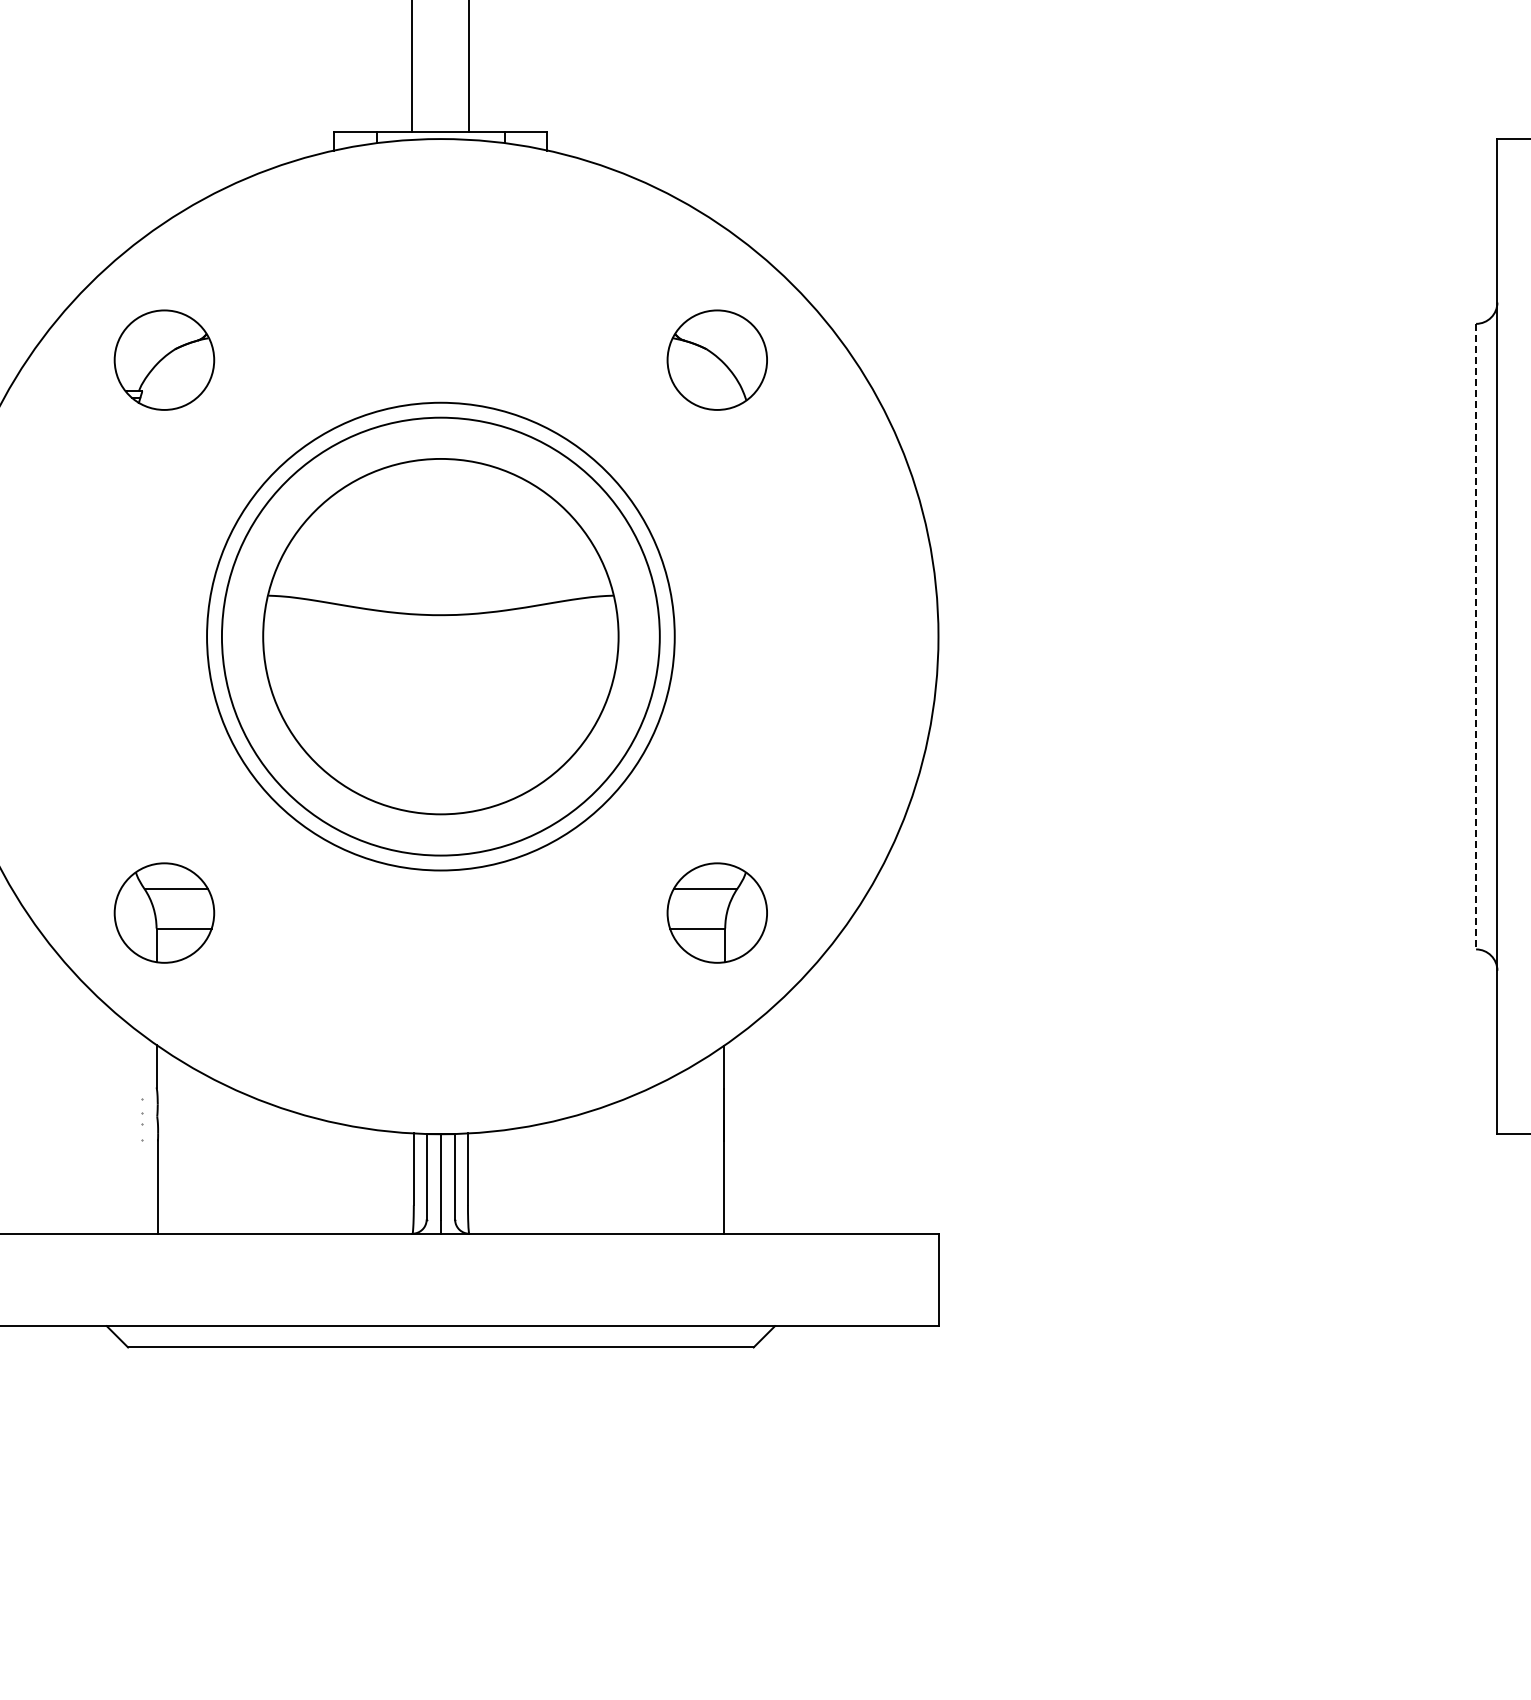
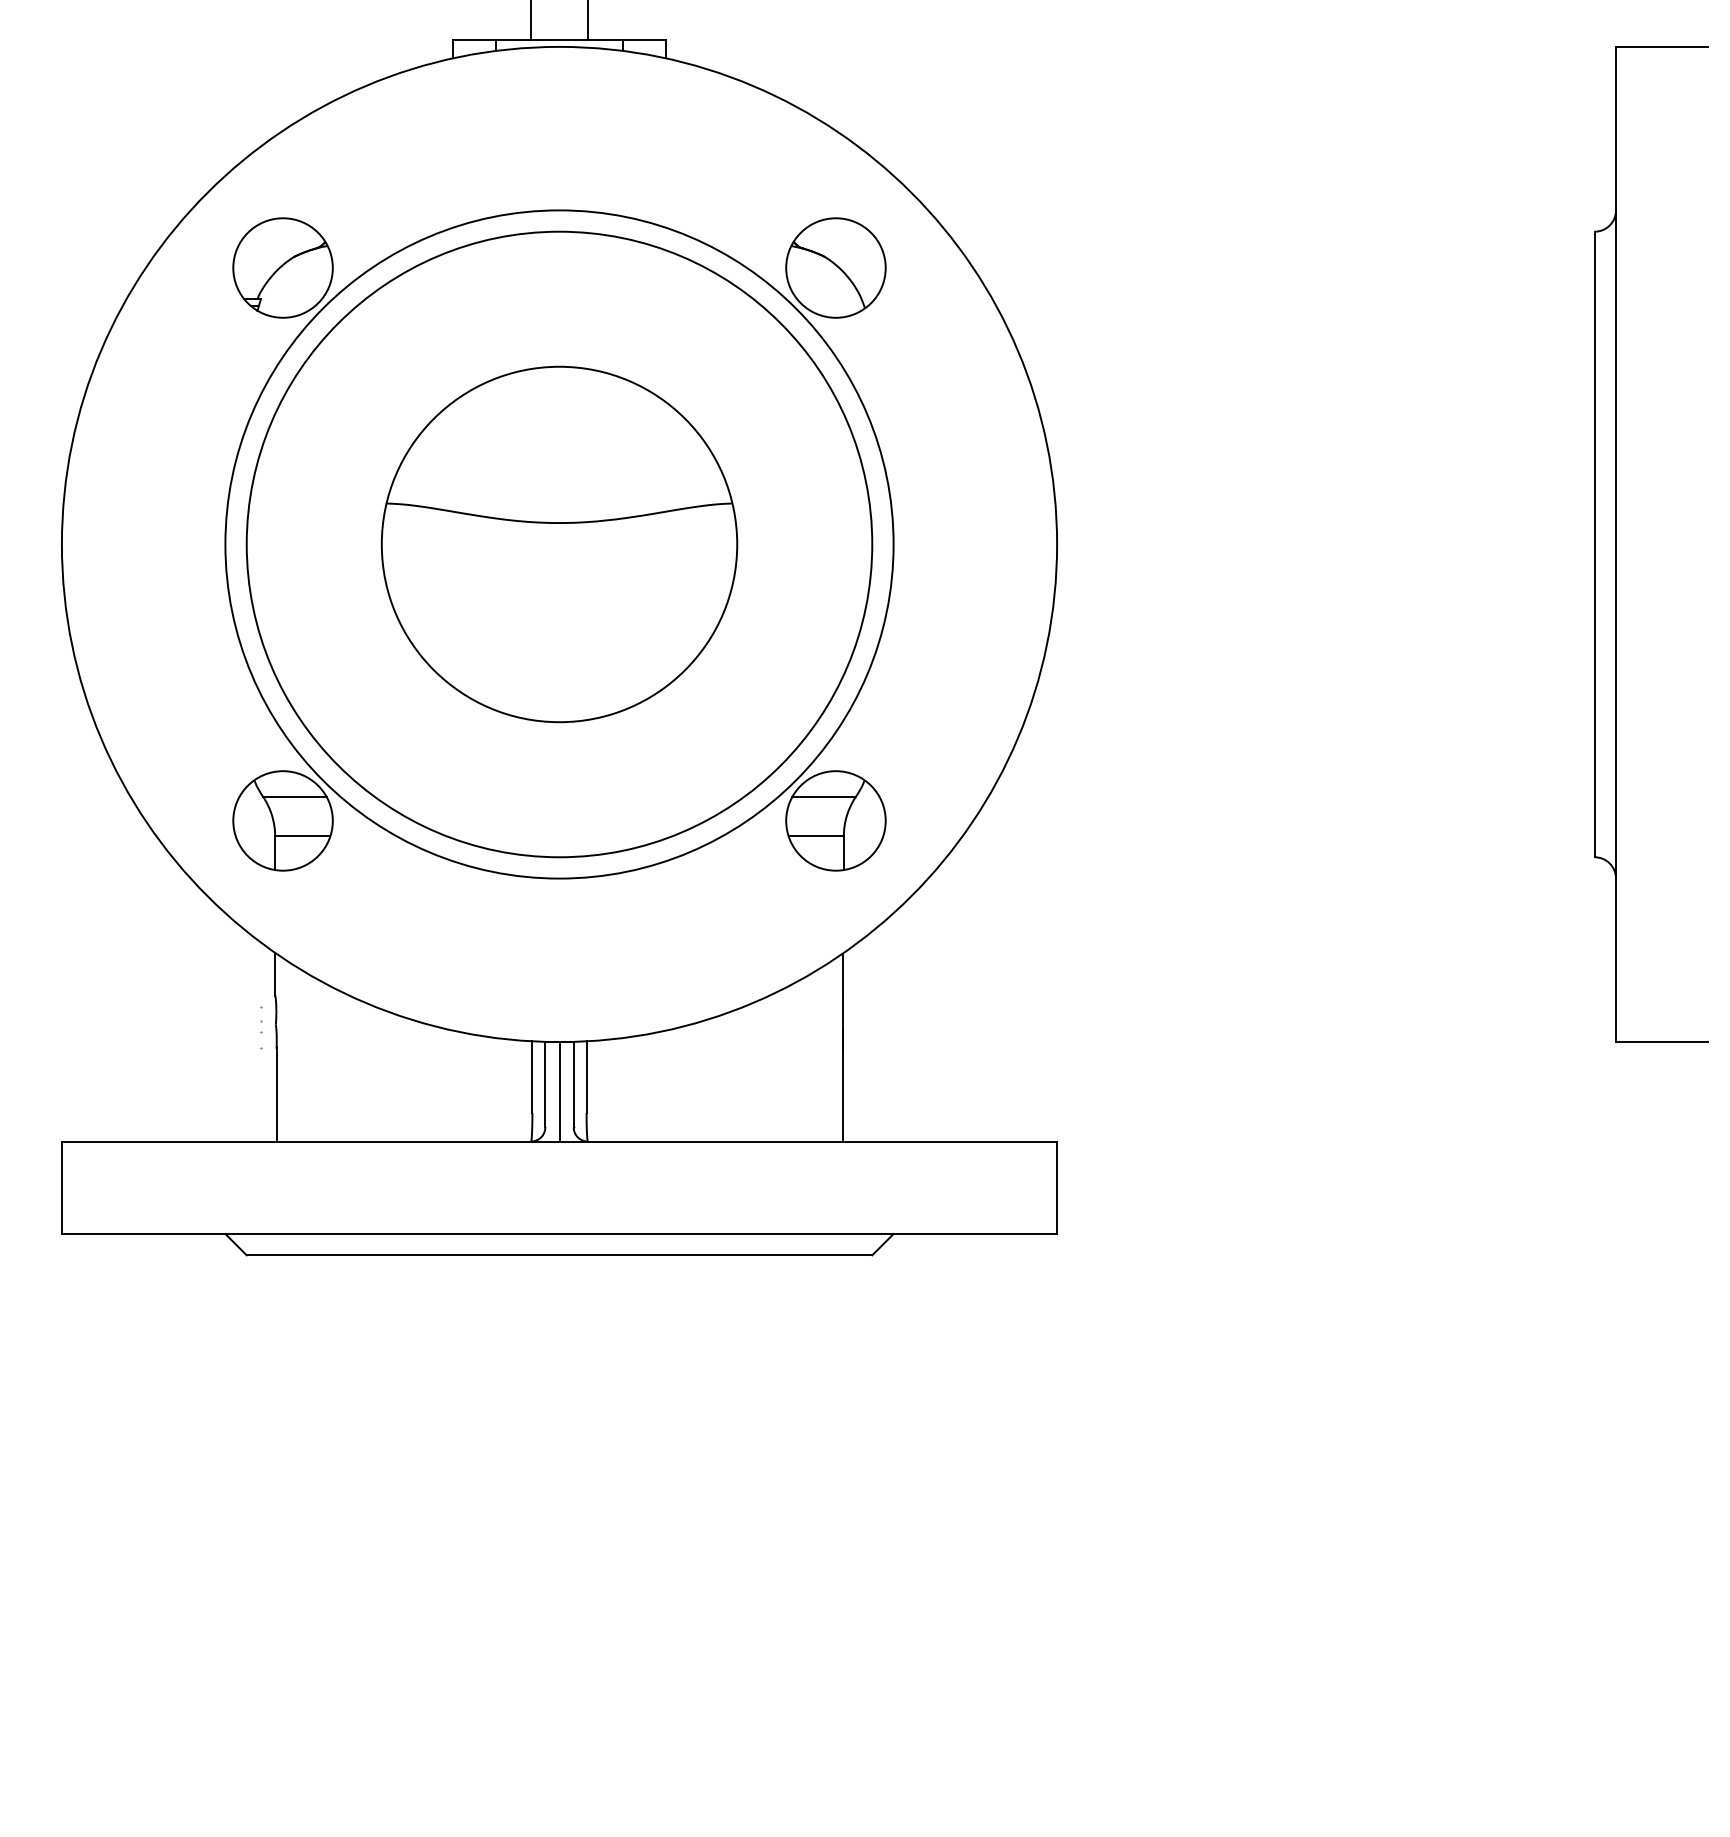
circle: (440, 636) -> (559, 544), size x1.43
circle: (440, 636) -> (559, 544), size x1.43
line: (1475, 636) -> (1594, 544), dashed -> solid

